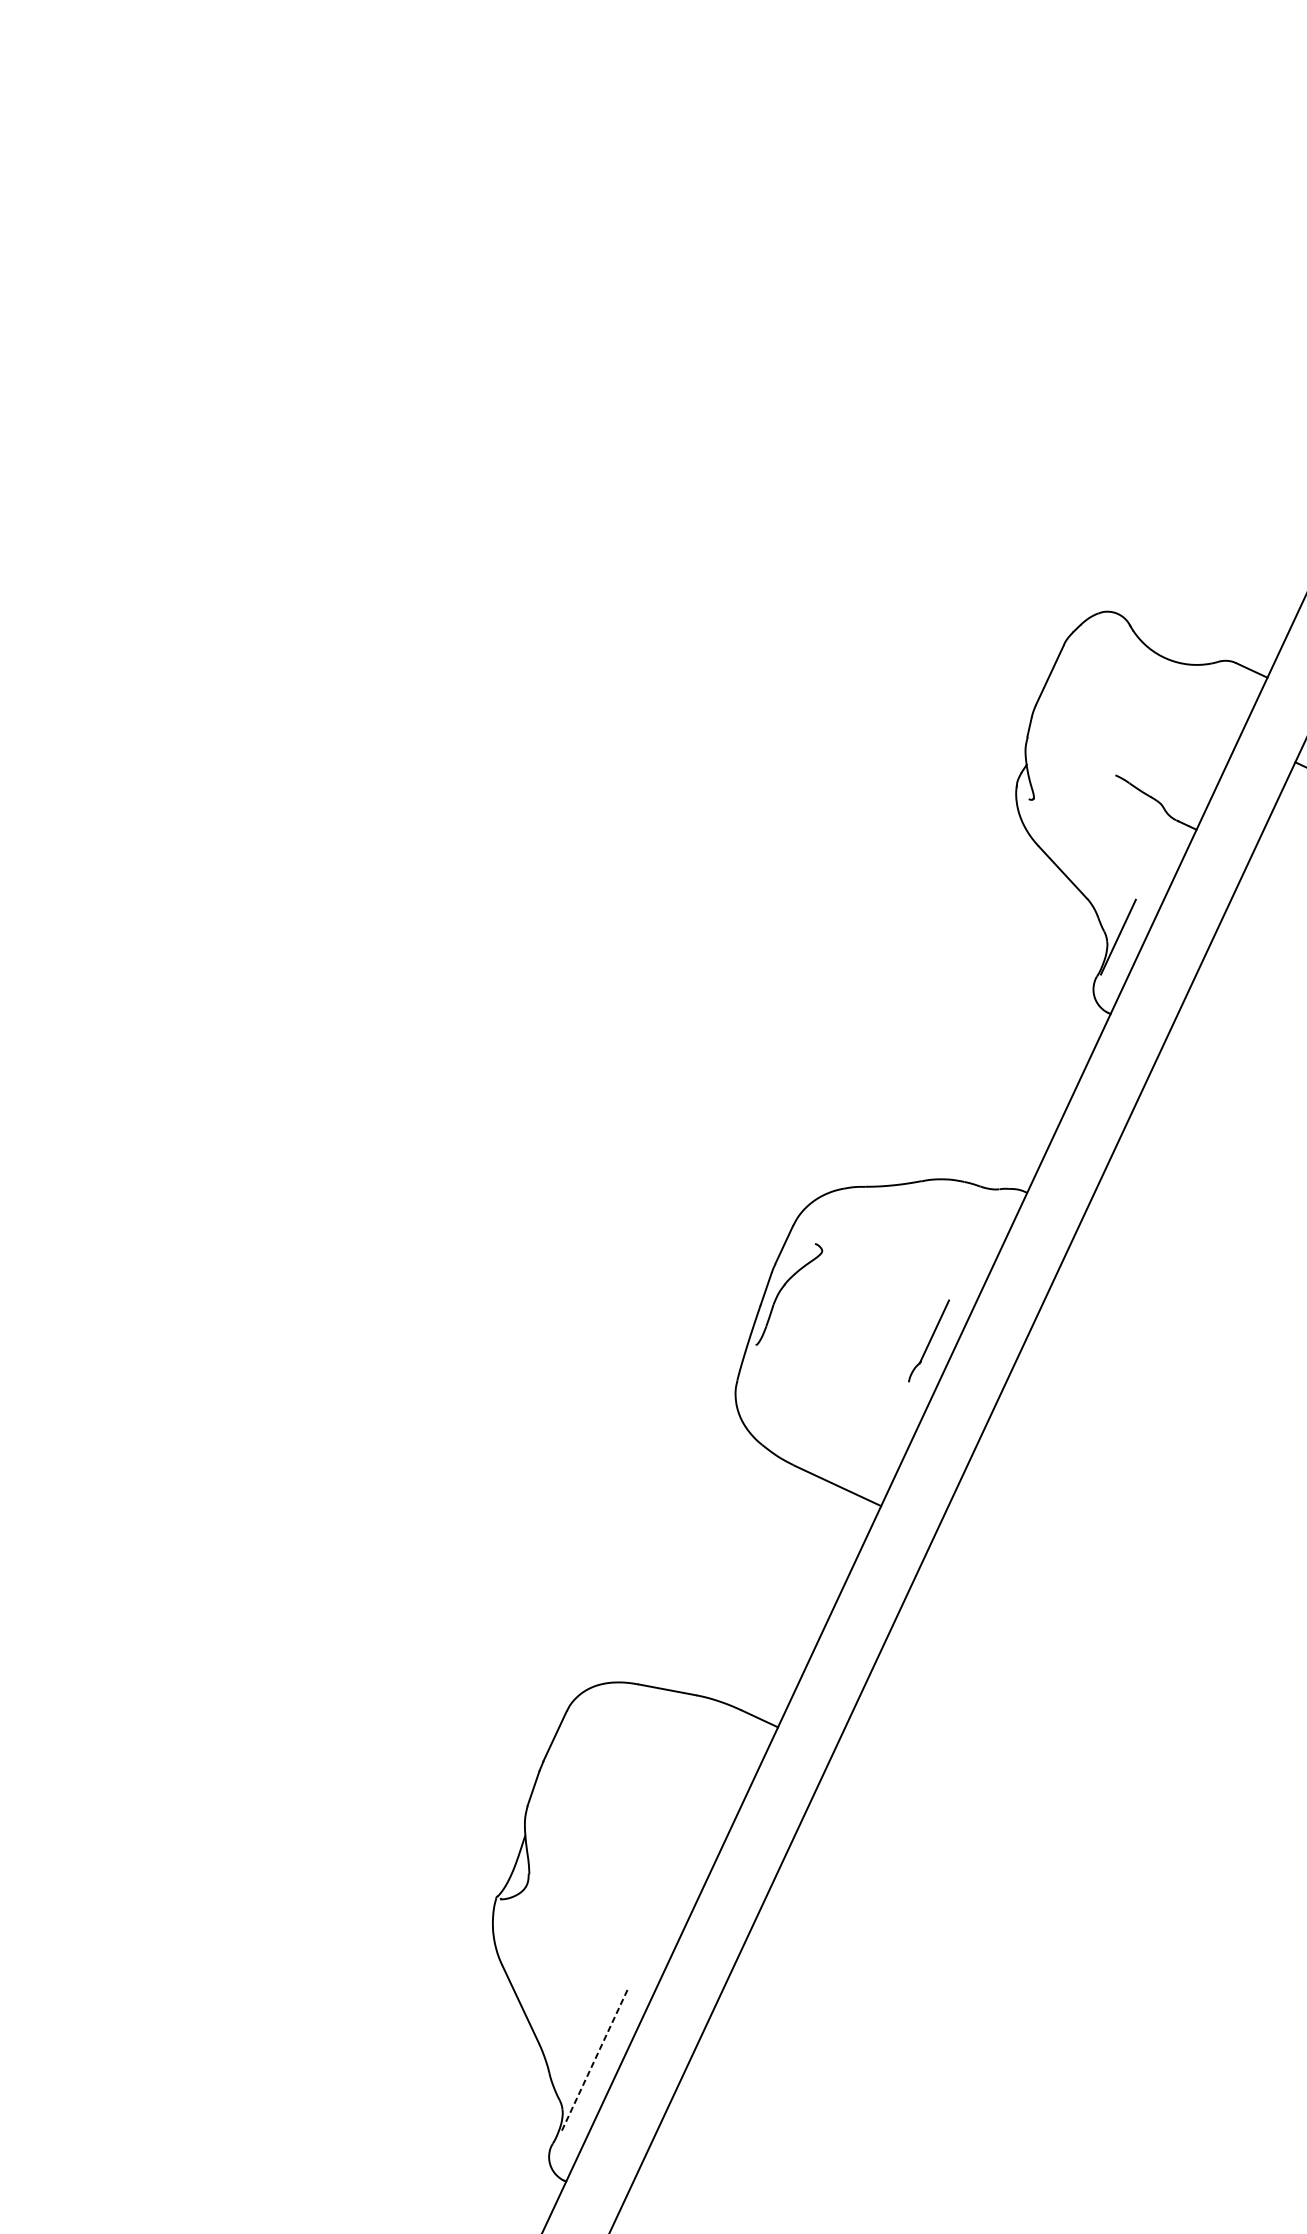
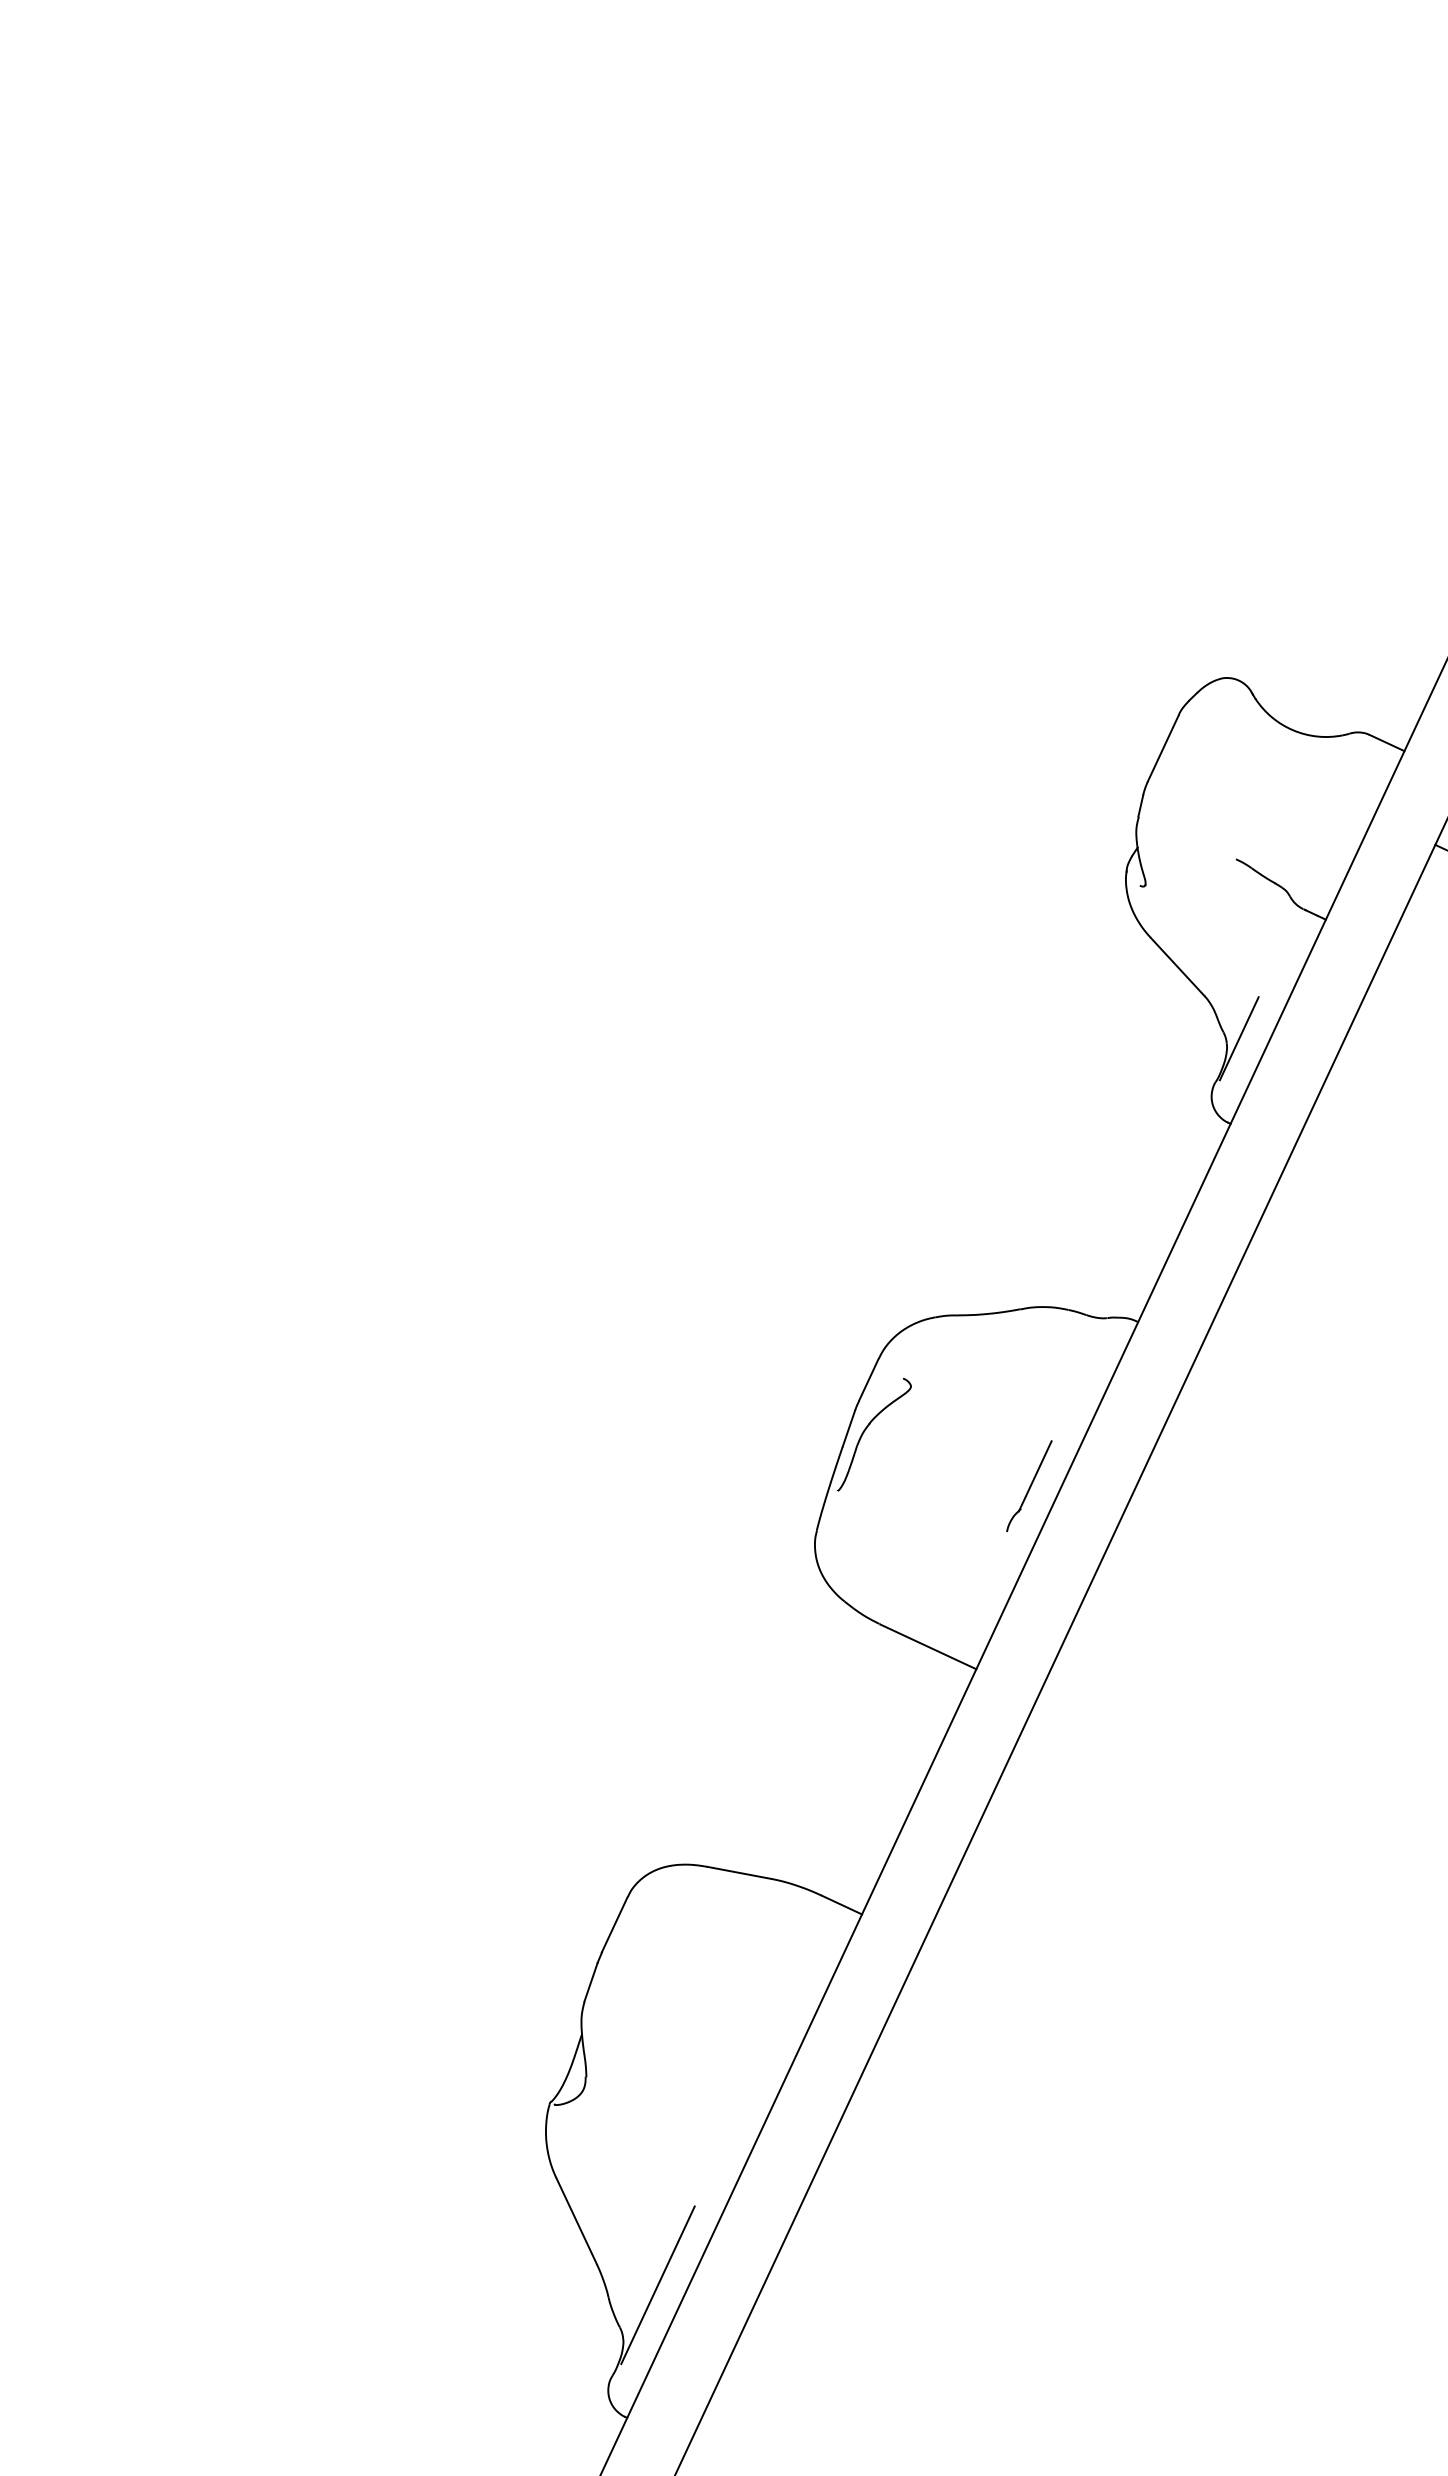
line: (594, 2062) -> (658, 2285), dashed -> solid

